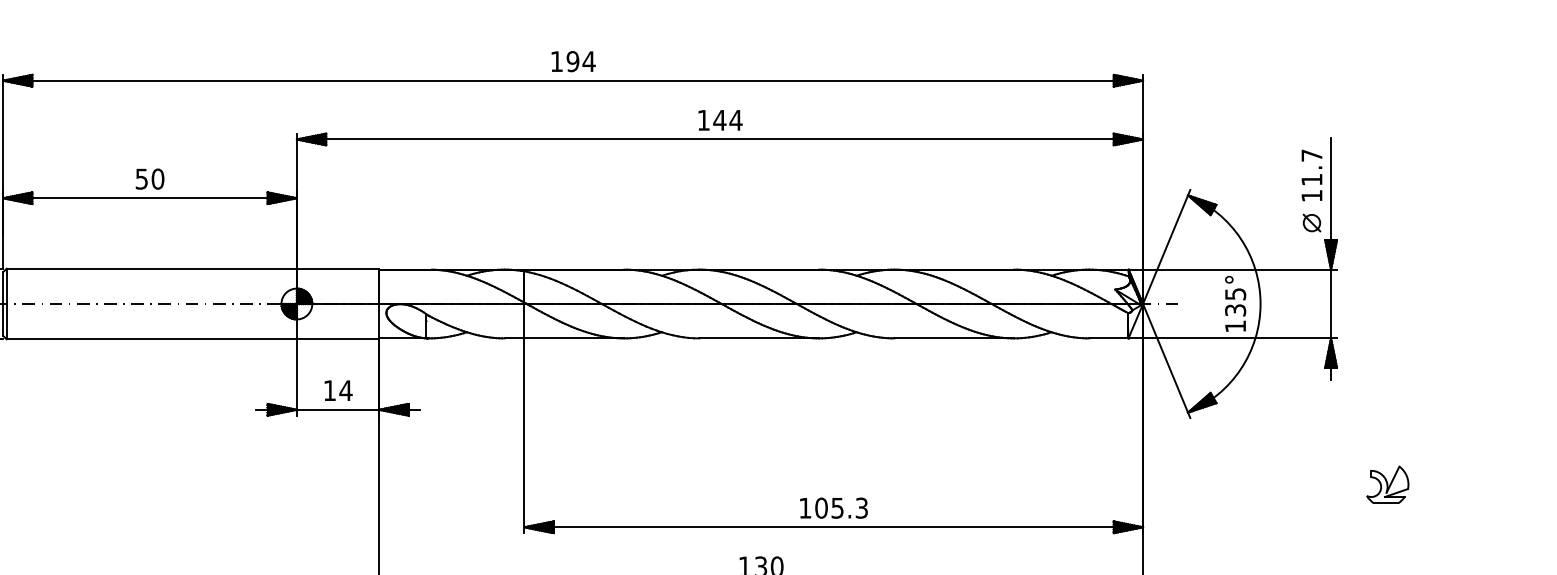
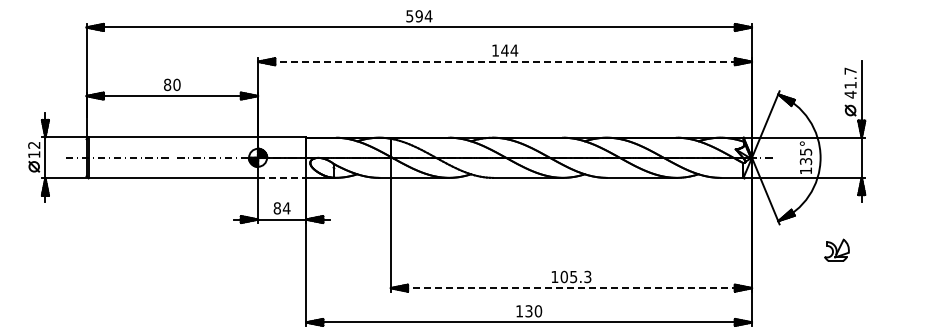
text: (556, 61) -> (409, 16), 194 -> 594
line: (720, 139) -> (505, 61), solid -> dashed
text: (141, 178) -> (167, 84), 50 -> 80
text: (1311, 195) -> (850, 94), 11.7 -> 41.7
line: (338, 339) -> (282, 178), solid -> dashed
text: (328, 390) -> (276, 208), 14 -> 84
part: (1387, 483) -> (836, 249), moved
line: (833, 527) -> (571, 288), solid -> dashed

